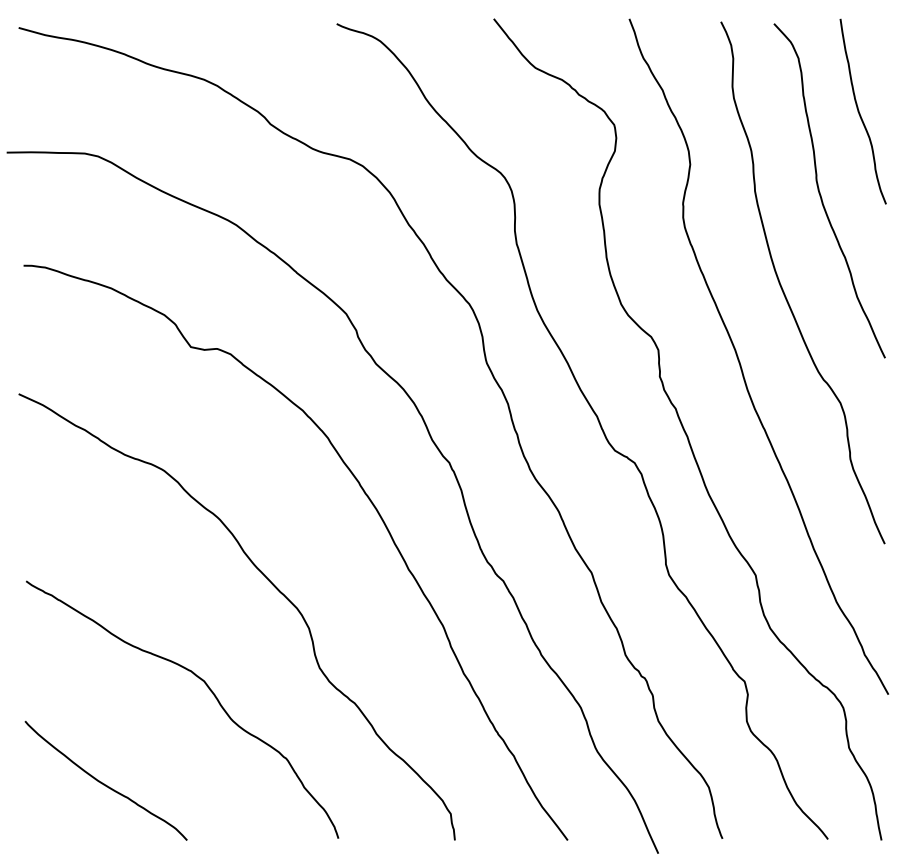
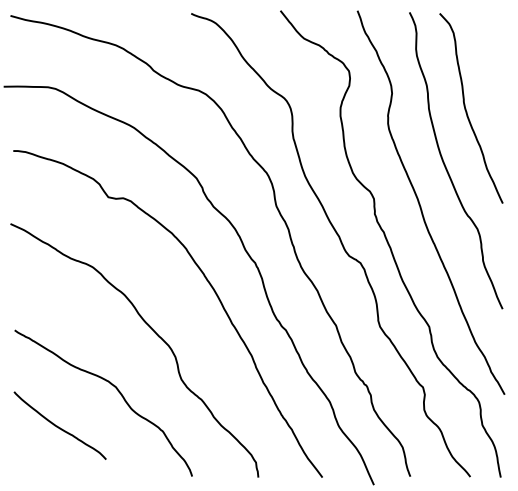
curve: (861, 113) -> (489, 64), removed
curve: (103, 782) -> (58, 426), moved

